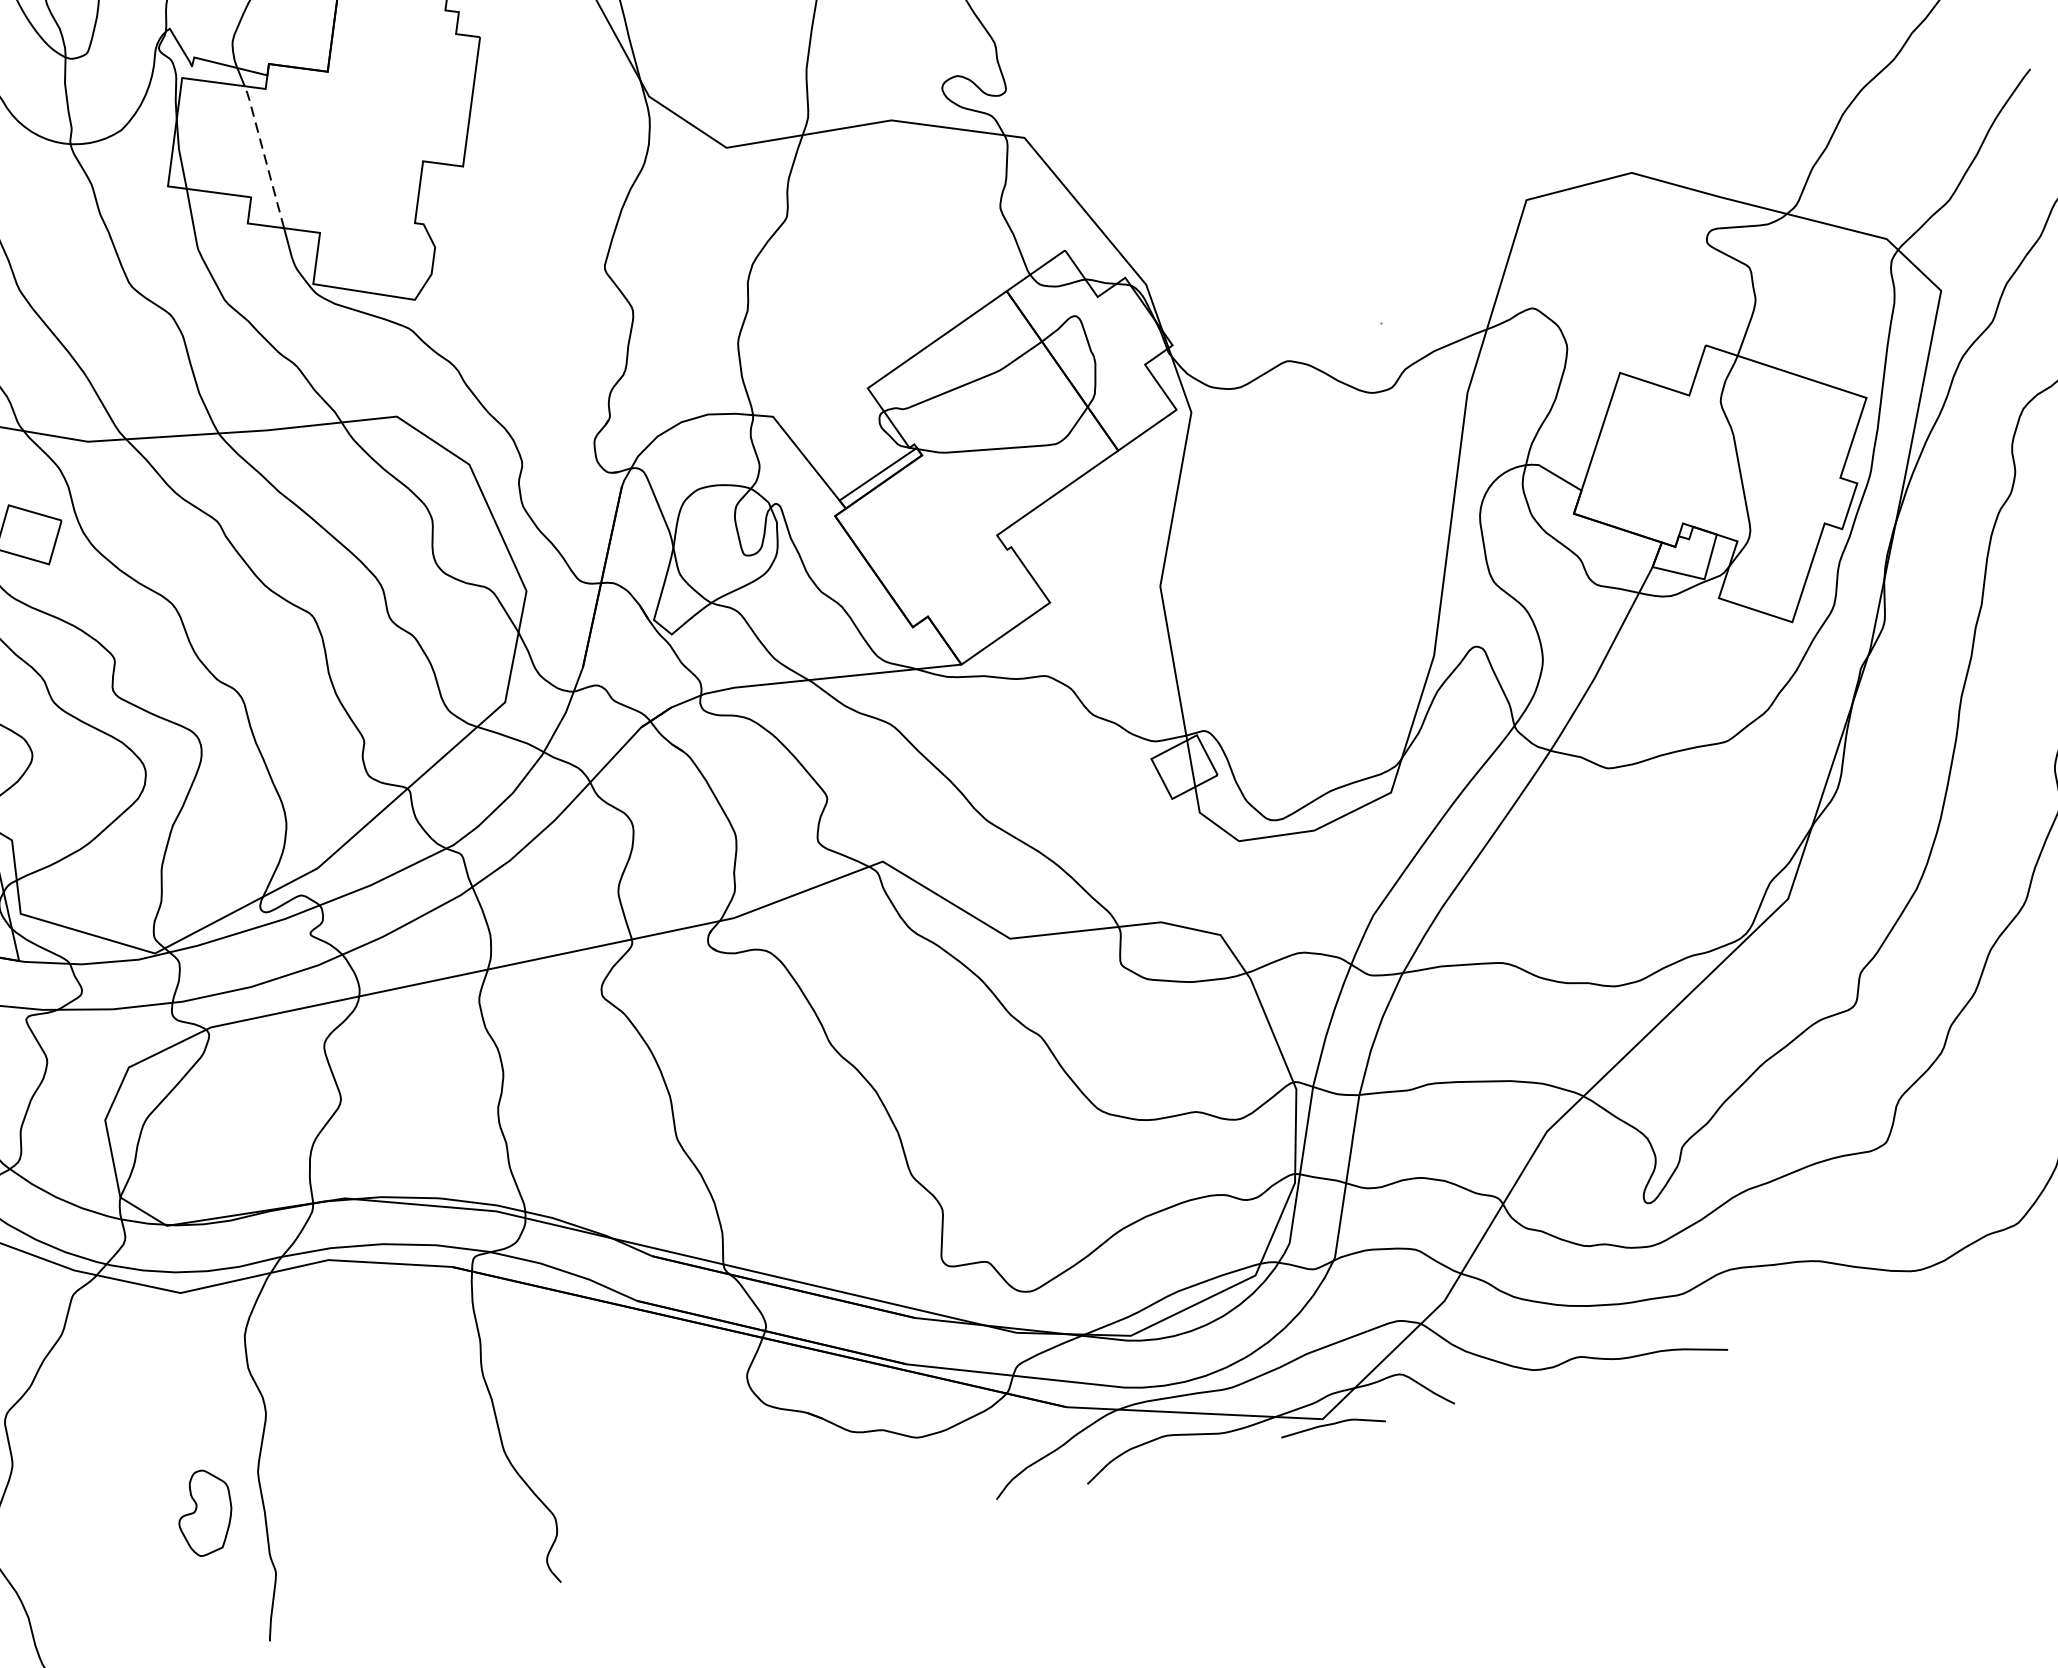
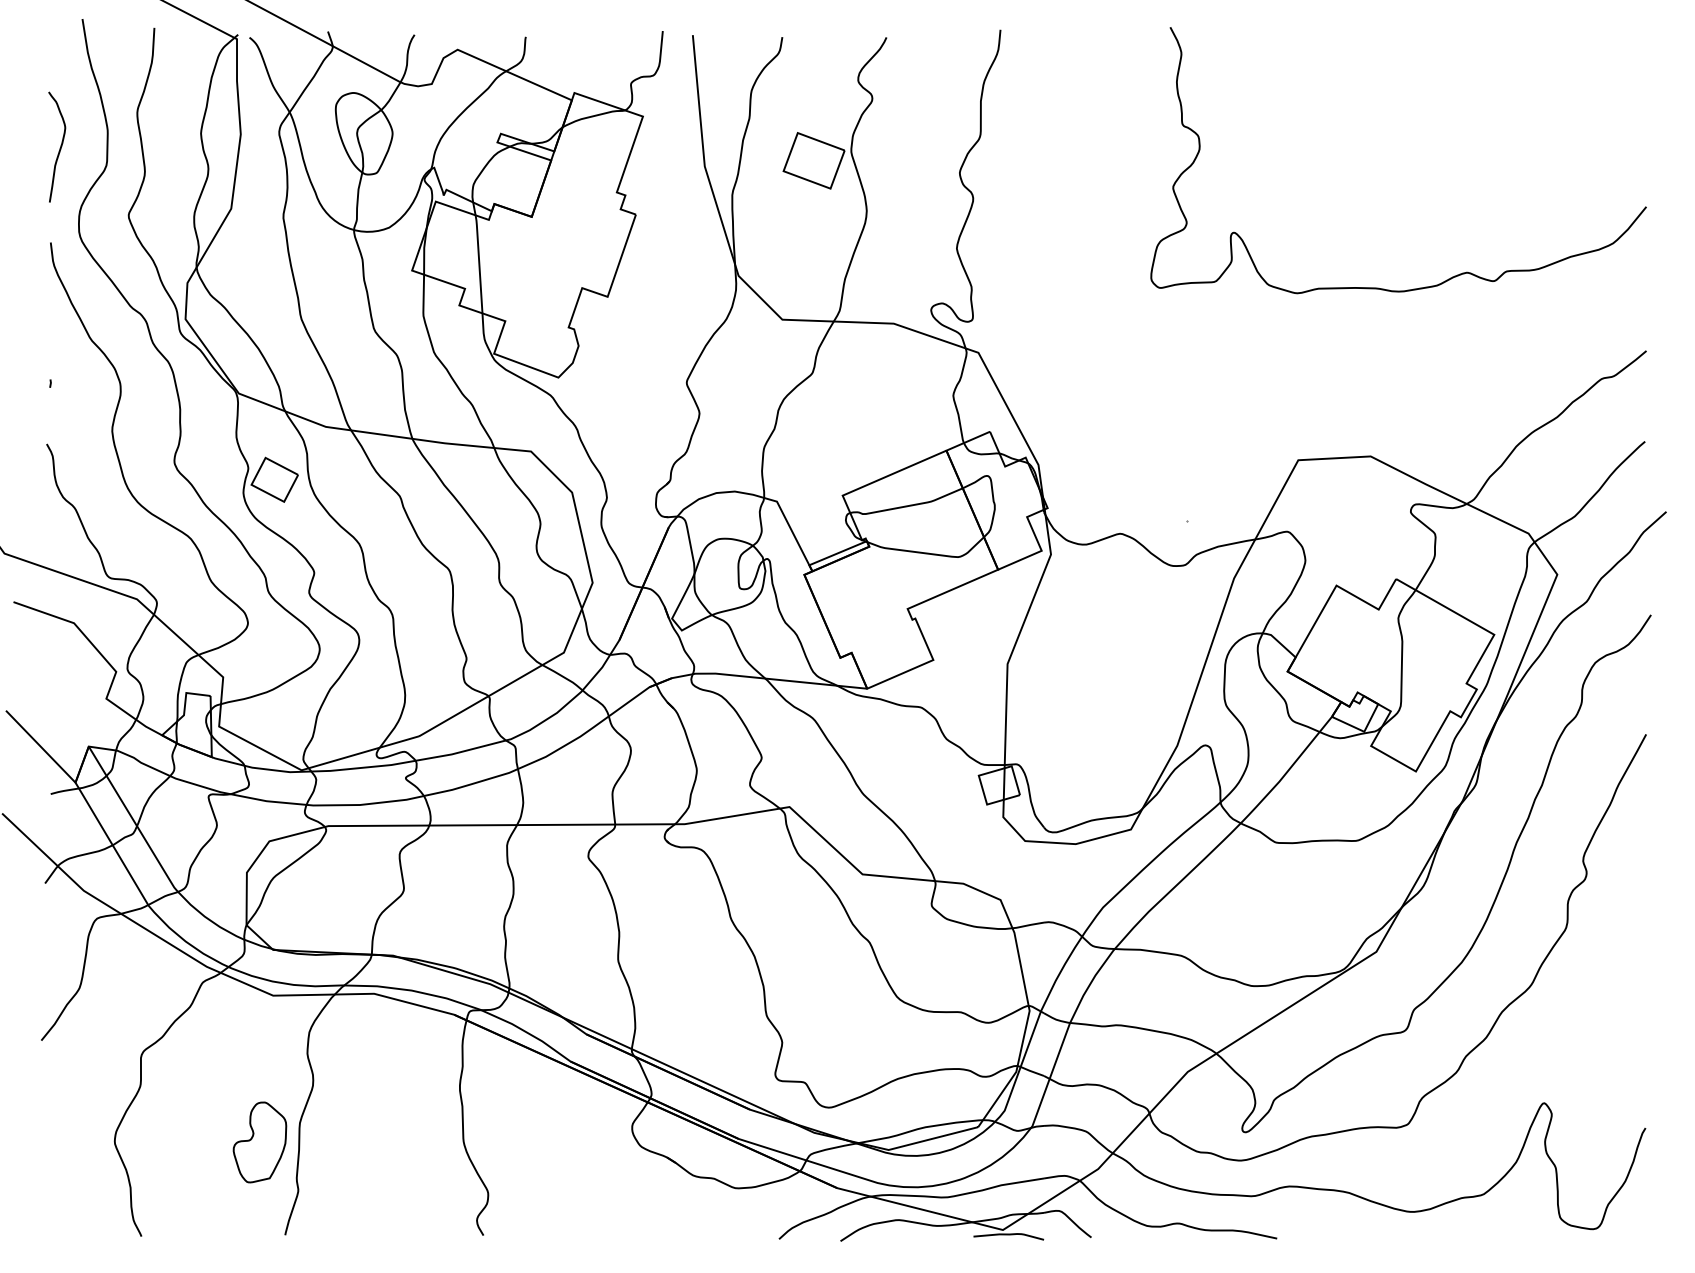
line: (264, 154) -> (479, 262), dashed -> solid
part: (204, 1512) -> (259, 1142), size x1.43

